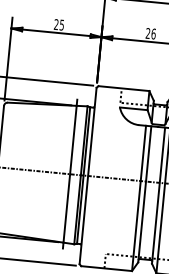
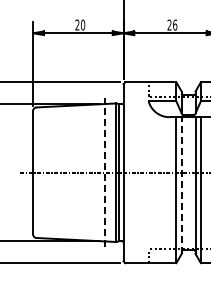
text: (61, 24) -> (82, 24), 25 -> 20
line: (70, 174) -> (105, 172), solid -> dashed
line: (144, 194) -> (181, 185), solid -> dashed

